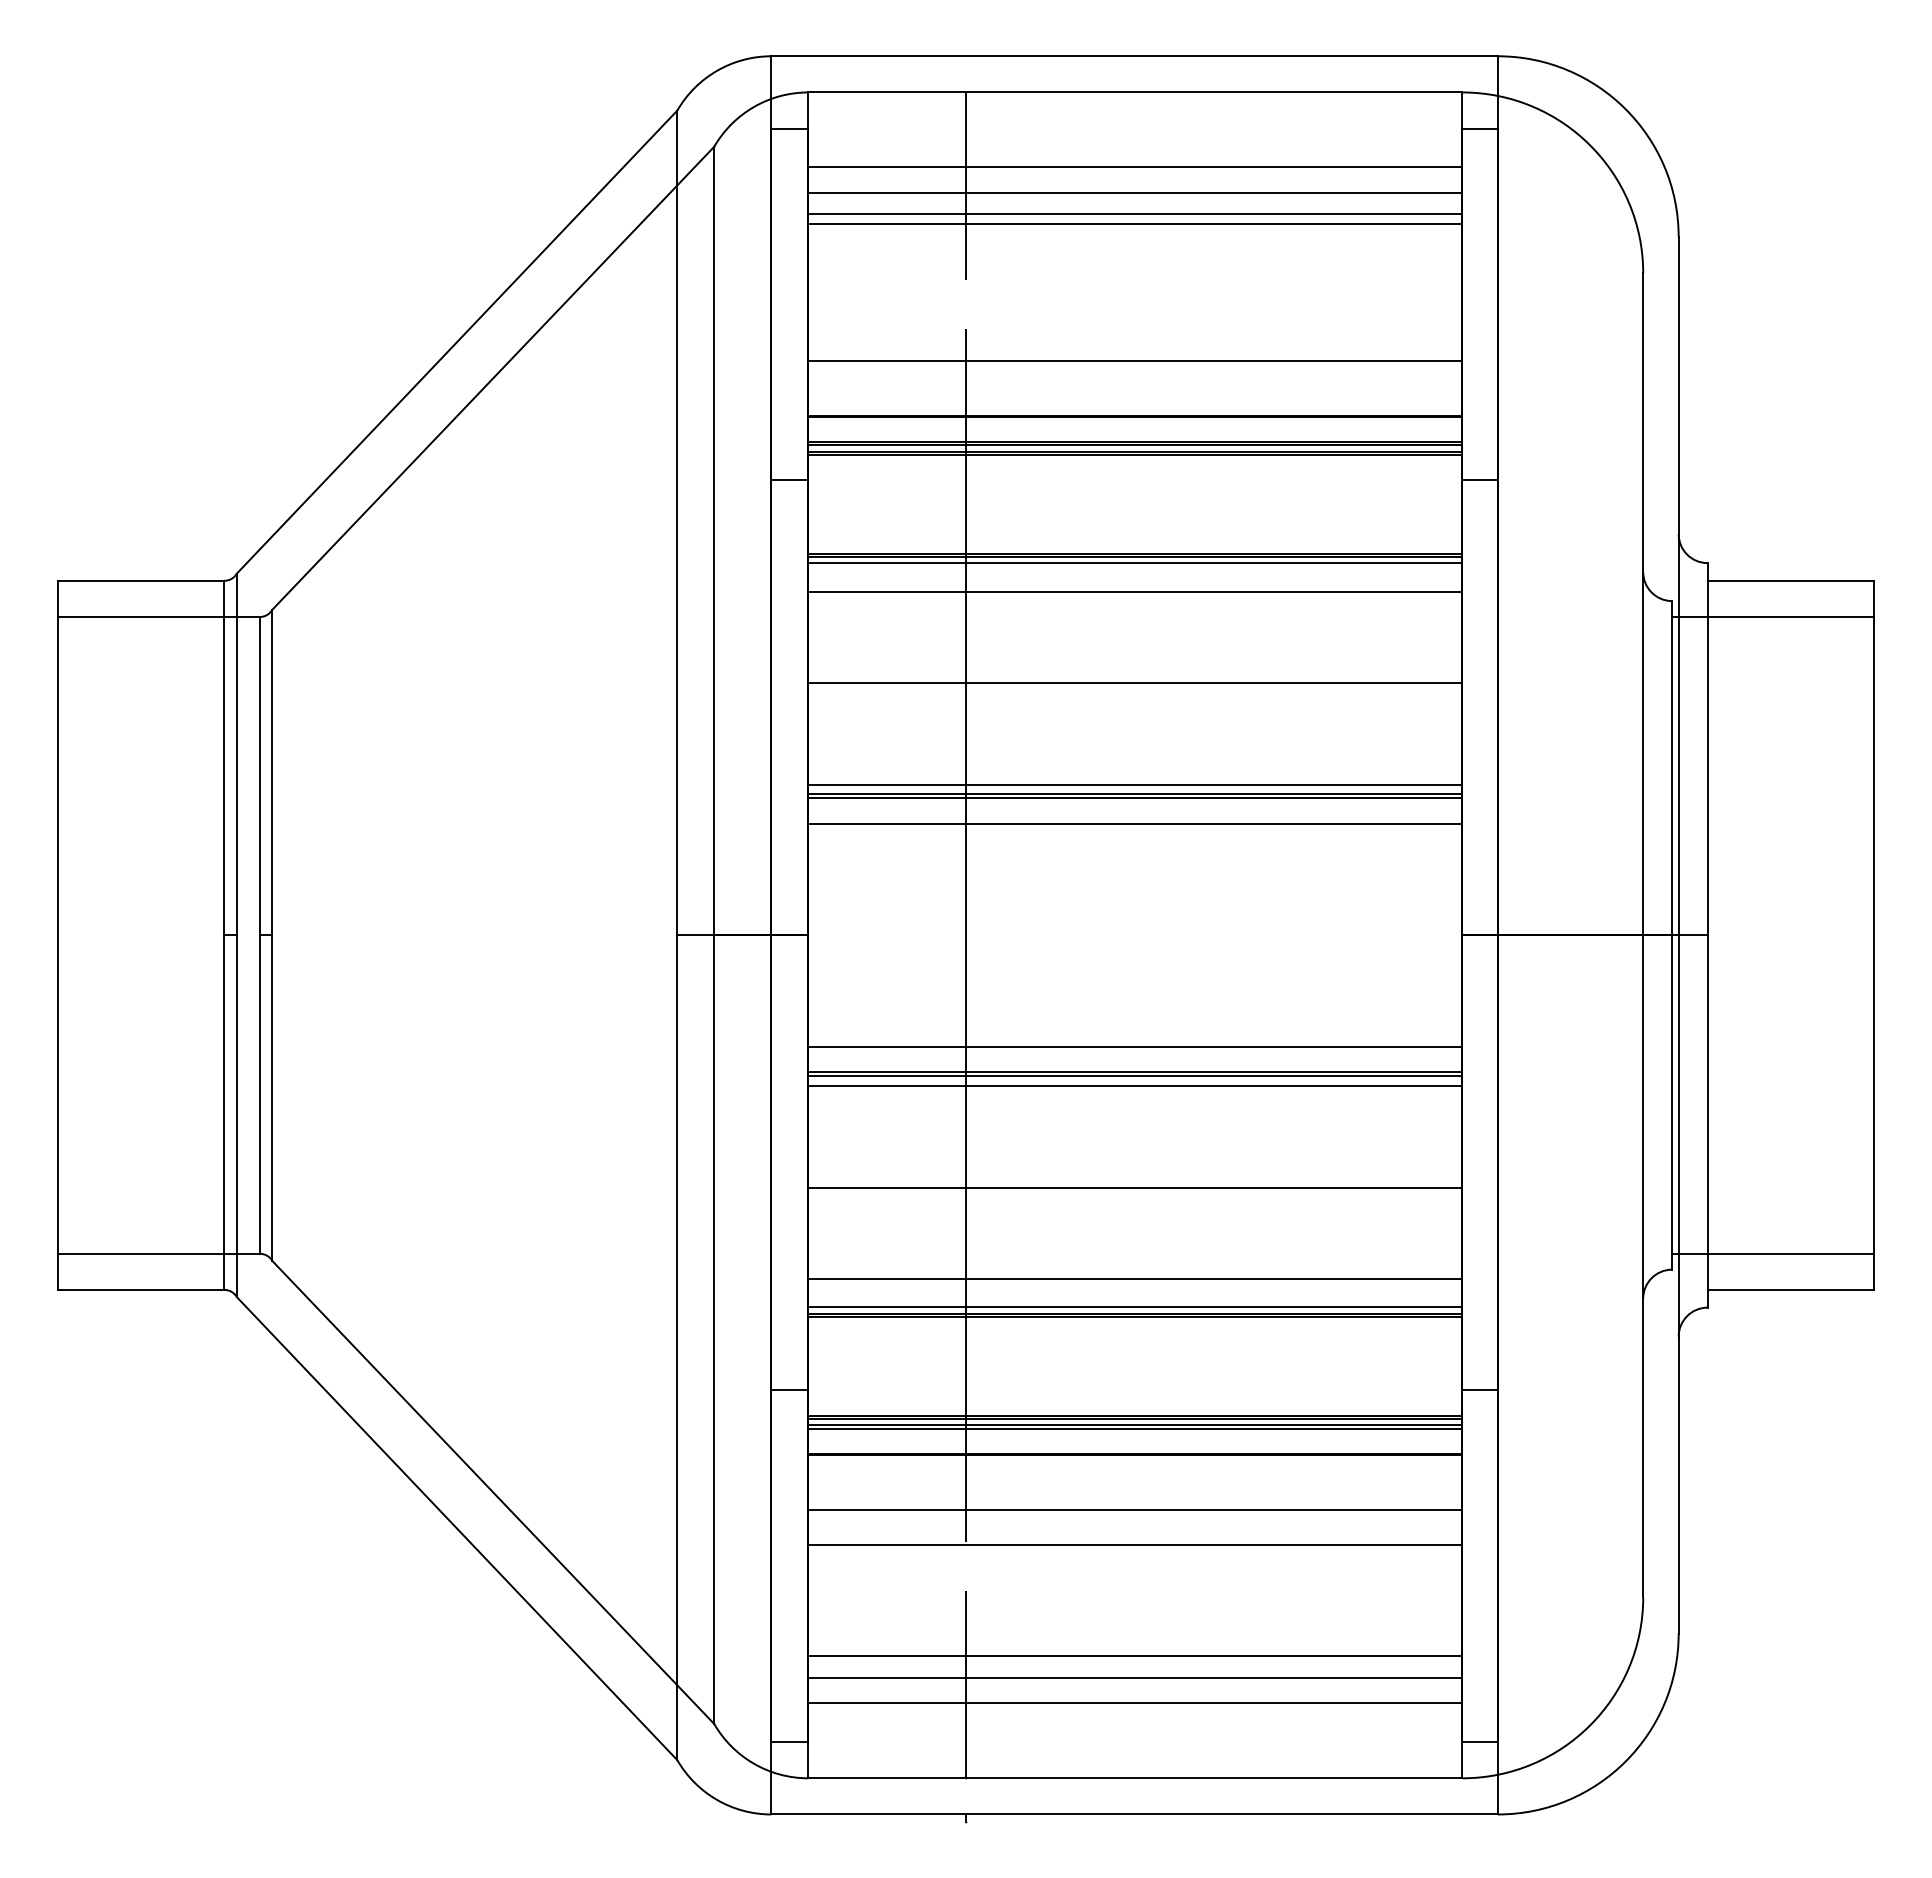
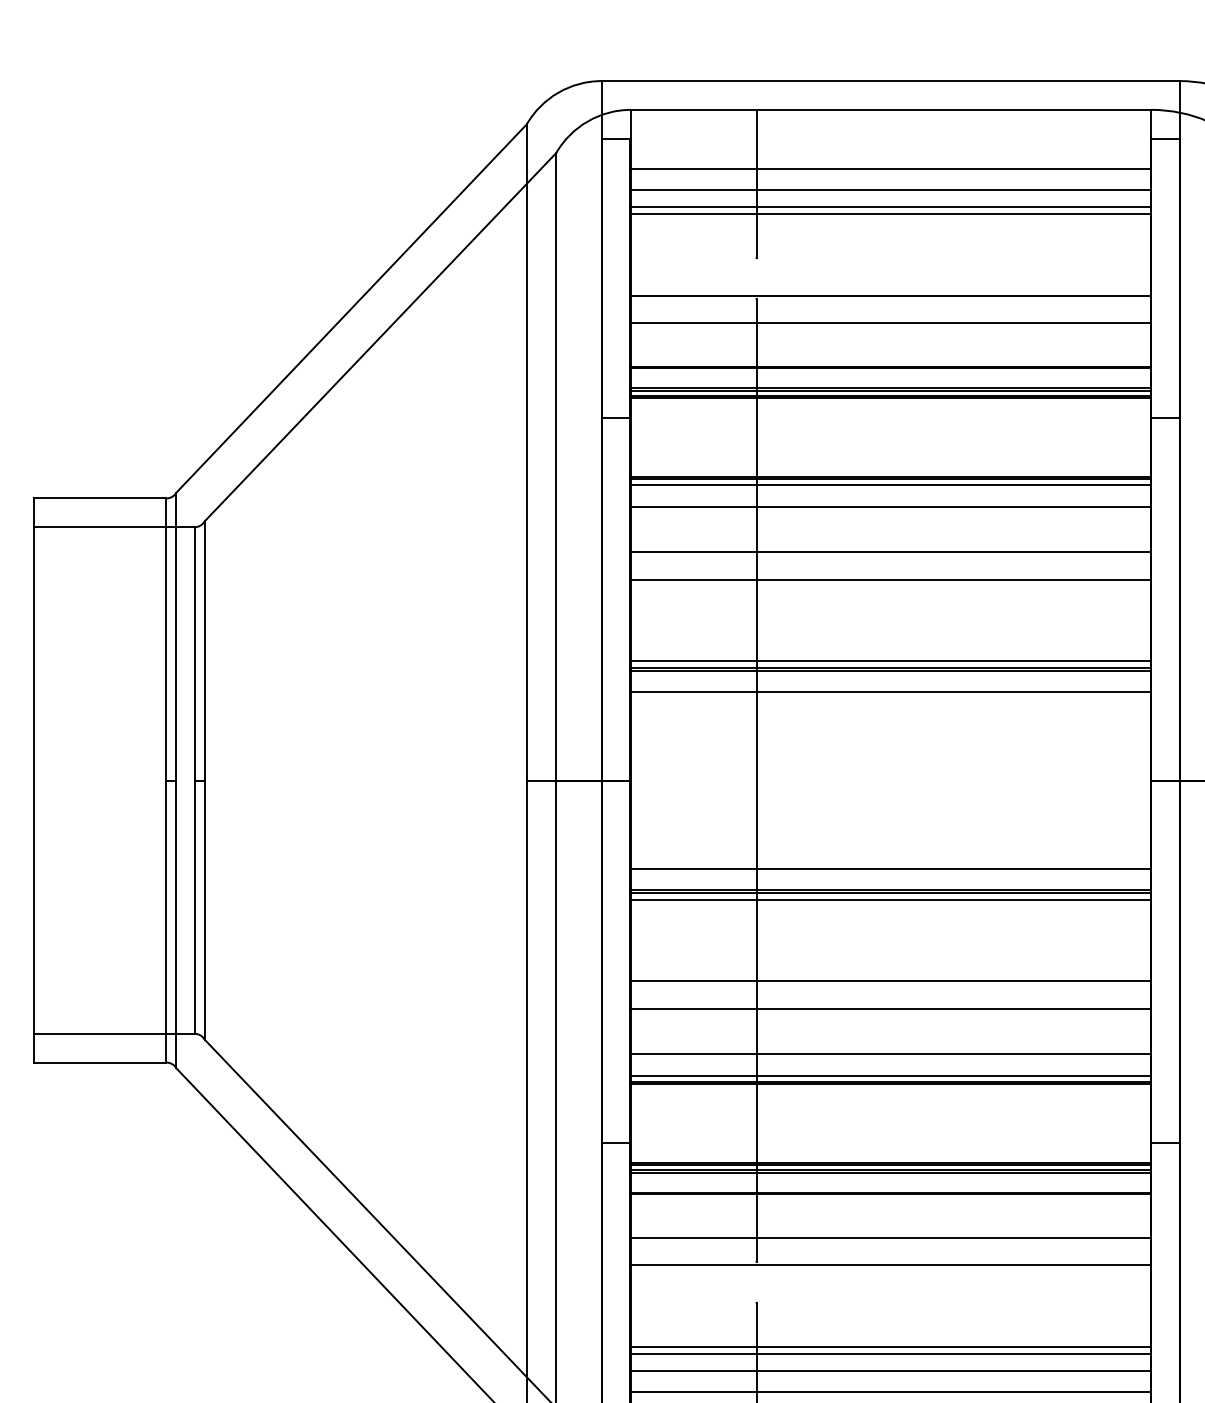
line: (1134, 326) -> (890, 296), added
line: (1134, 647) -> (890, 551), added
line: (1134, 1222) -> (890, 1008), added
line: (1134, 1646) -> (890, 1346), added

